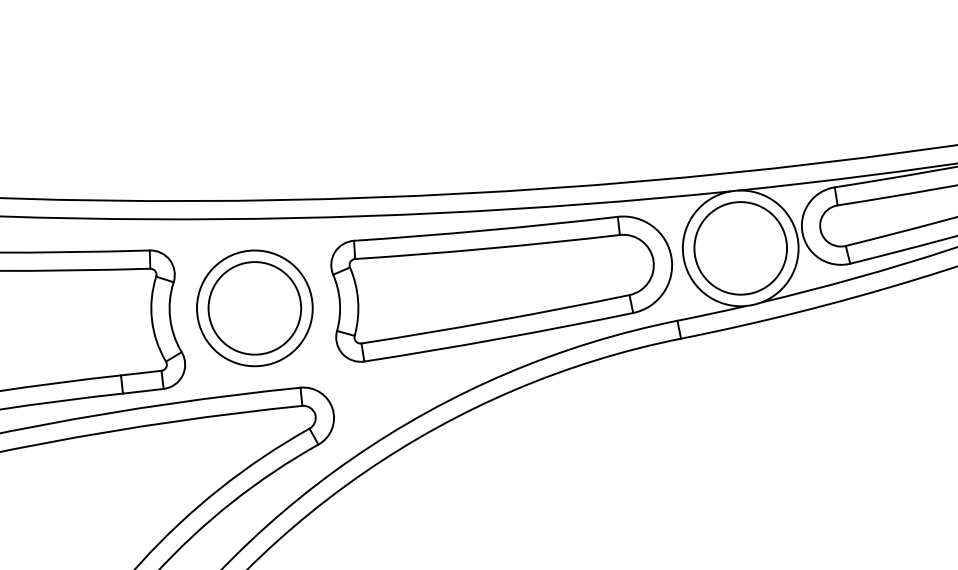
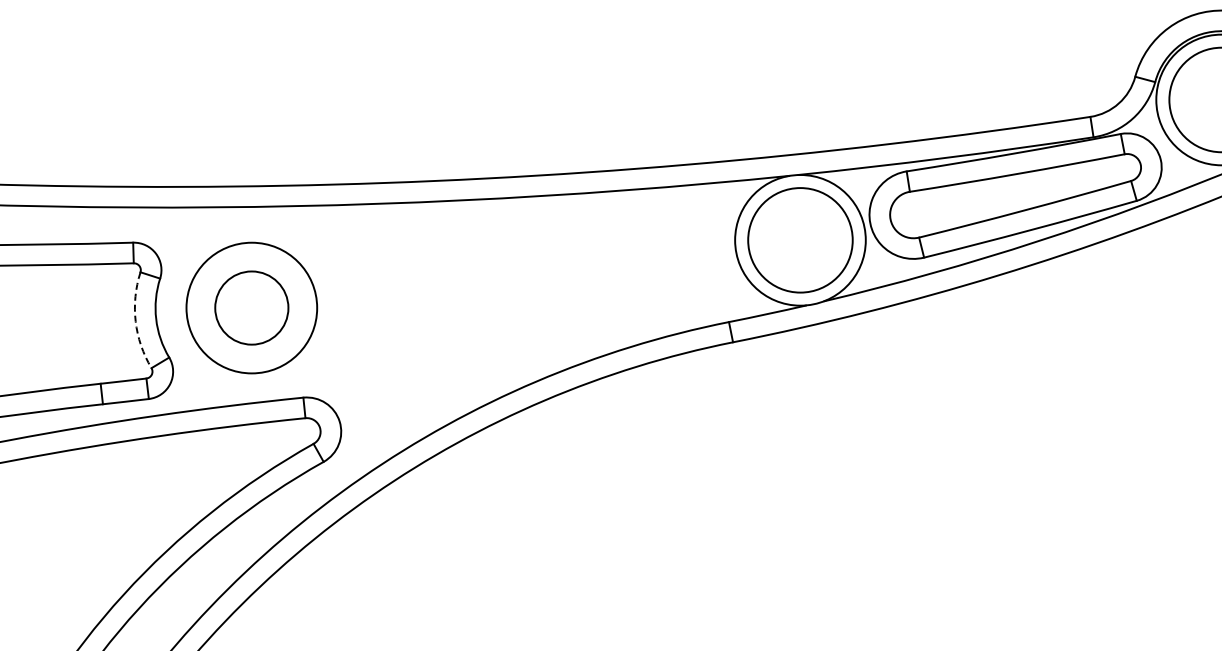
part: (501, 289) -> (530, 286), removed
circle: (254, 307) -> (251, 307), size x0.7
arc: (151, 320) -> (135, 321), solid -> dashed

